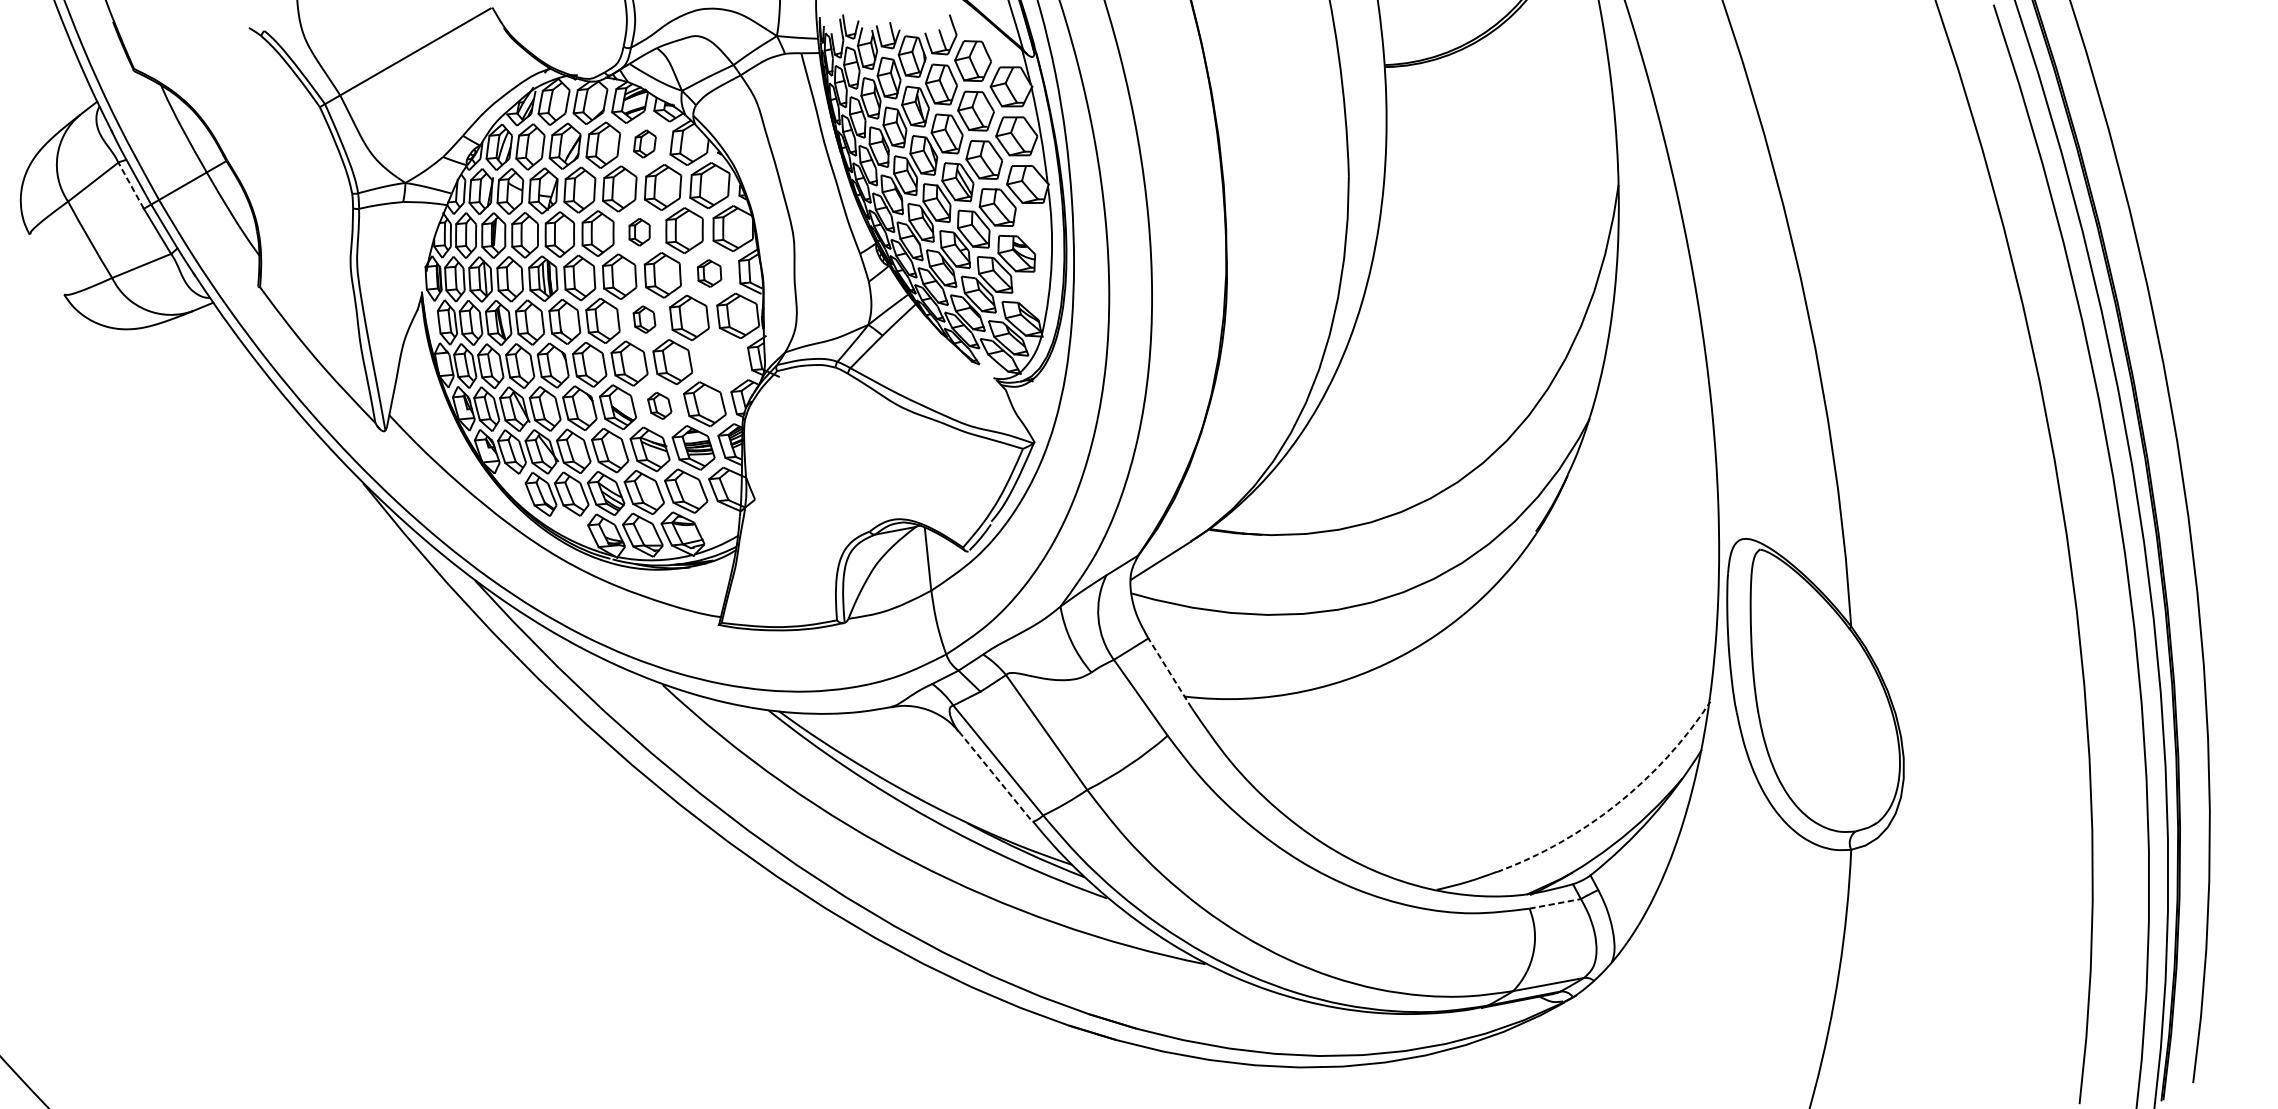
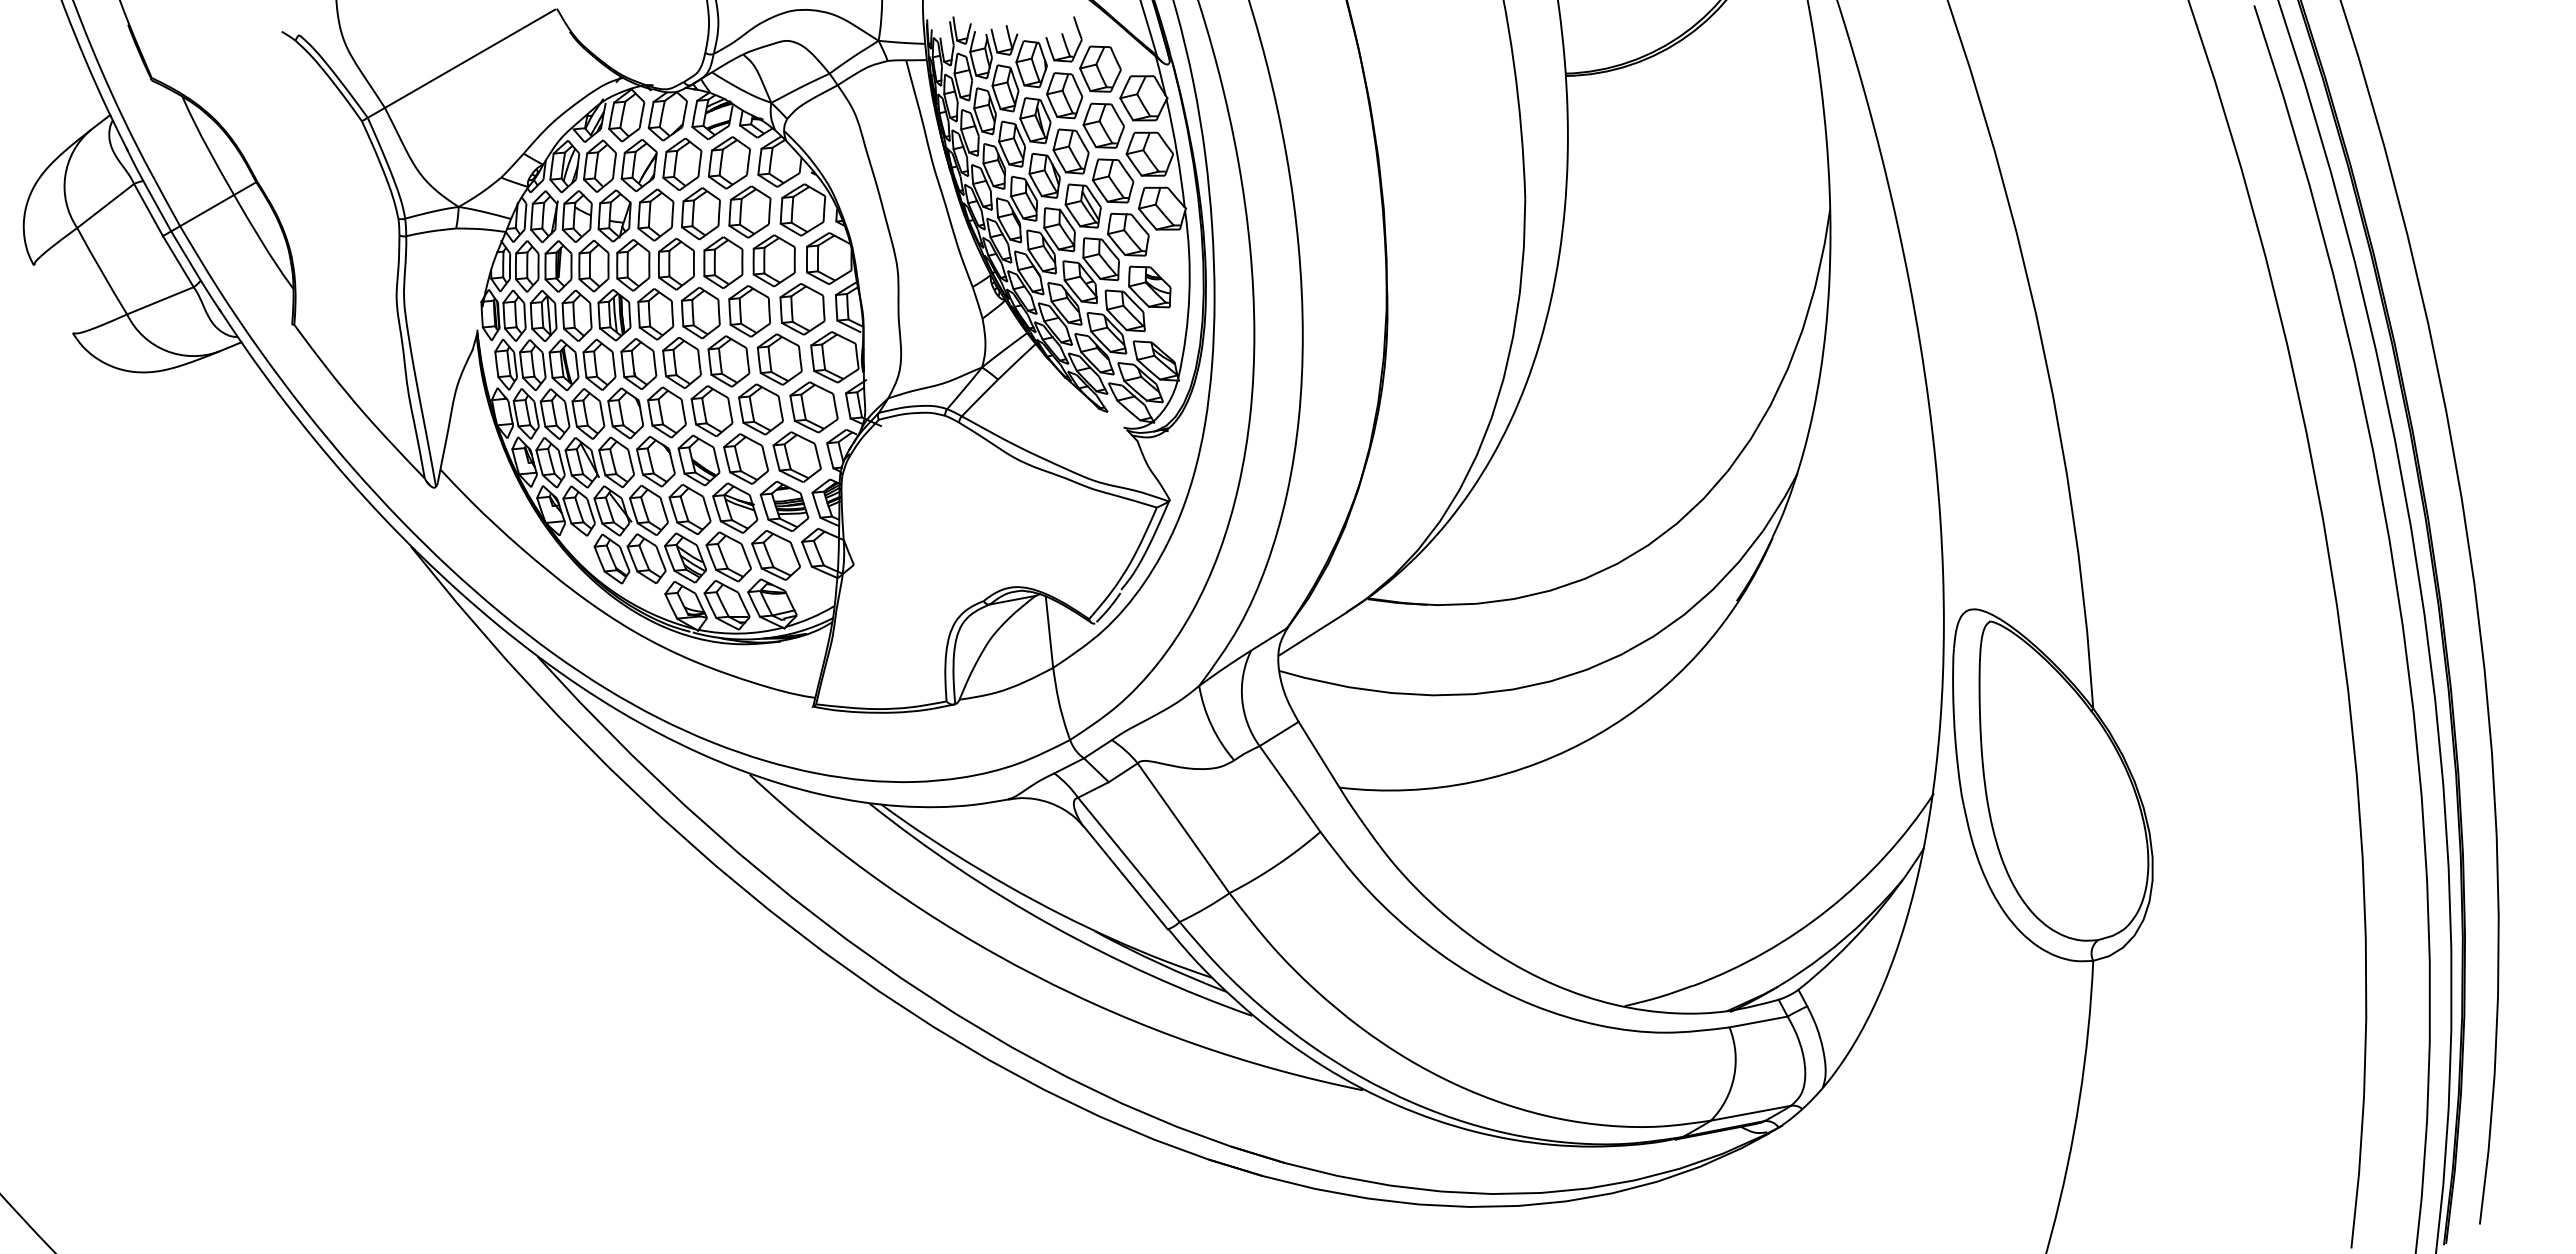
part: (645, 143) -> (729, 162), size x1.67
line: (131, 186) -> (148, 210), dashed -> solid
part: (639, 232) -> (723, 262), size x1.67
part: (709, 273) -> (802, 309), size x1.67
part: (644, 319) -> (728, 361), size x1.67
part: (719, 360) -> (813, 407), added
part: (660, 405) -> (746, 458), size x1.67
line: (1169, 672) -> (1322, 760), dashed -> solid
line: (996, 776) -> (1126, 878), dashed -> solid
arc: (1617, 804) -> (1828, 909), dashed -> solid
line: (1555, 903) -> (1758, 1021), dashed -> solid

